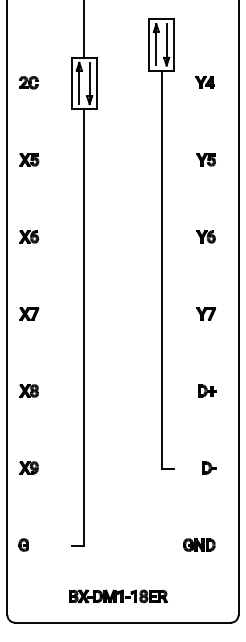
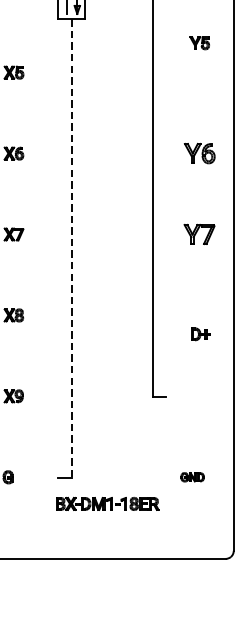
part: (205, 159) -> (199, 42), moved
part: (205, 236) -> (199, 153), size x1.6
part: (206, 313) -> (200, 234), size x1.6
line: (84, 327) -> (71, 248), solid -> dashed
part: (207, 390) -> (201, 333), moved
part: (209, 467) -> (203, 395), removed
part: (199, 544) -> (192, 476), size x0.7
part: (118, 596) -> (107, 504), moved

